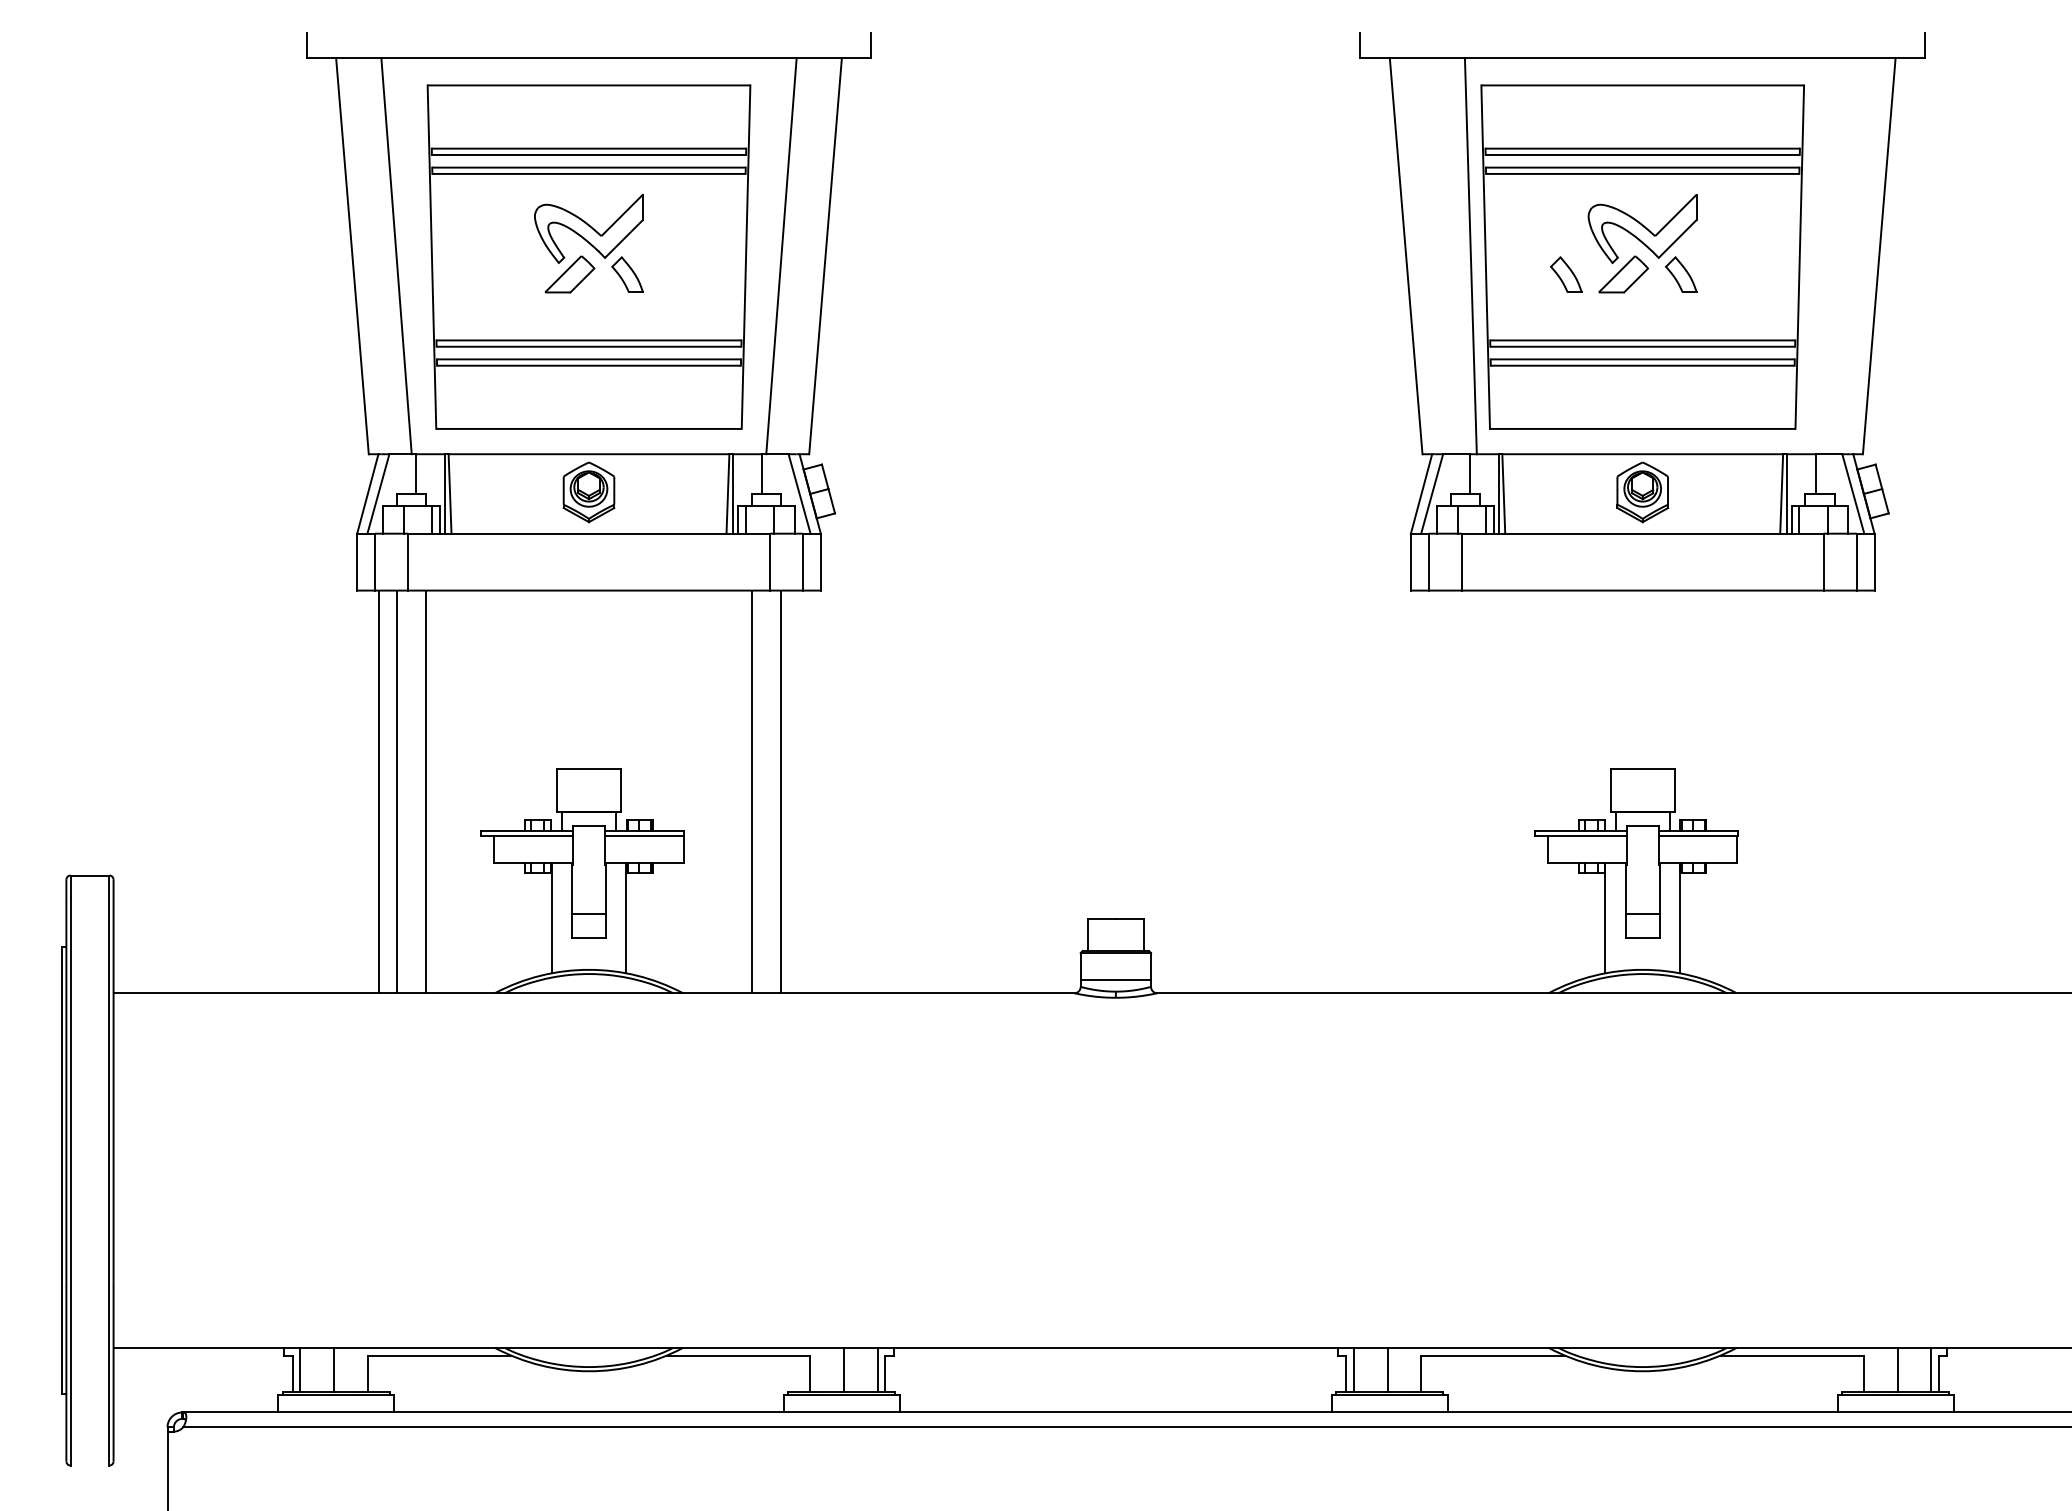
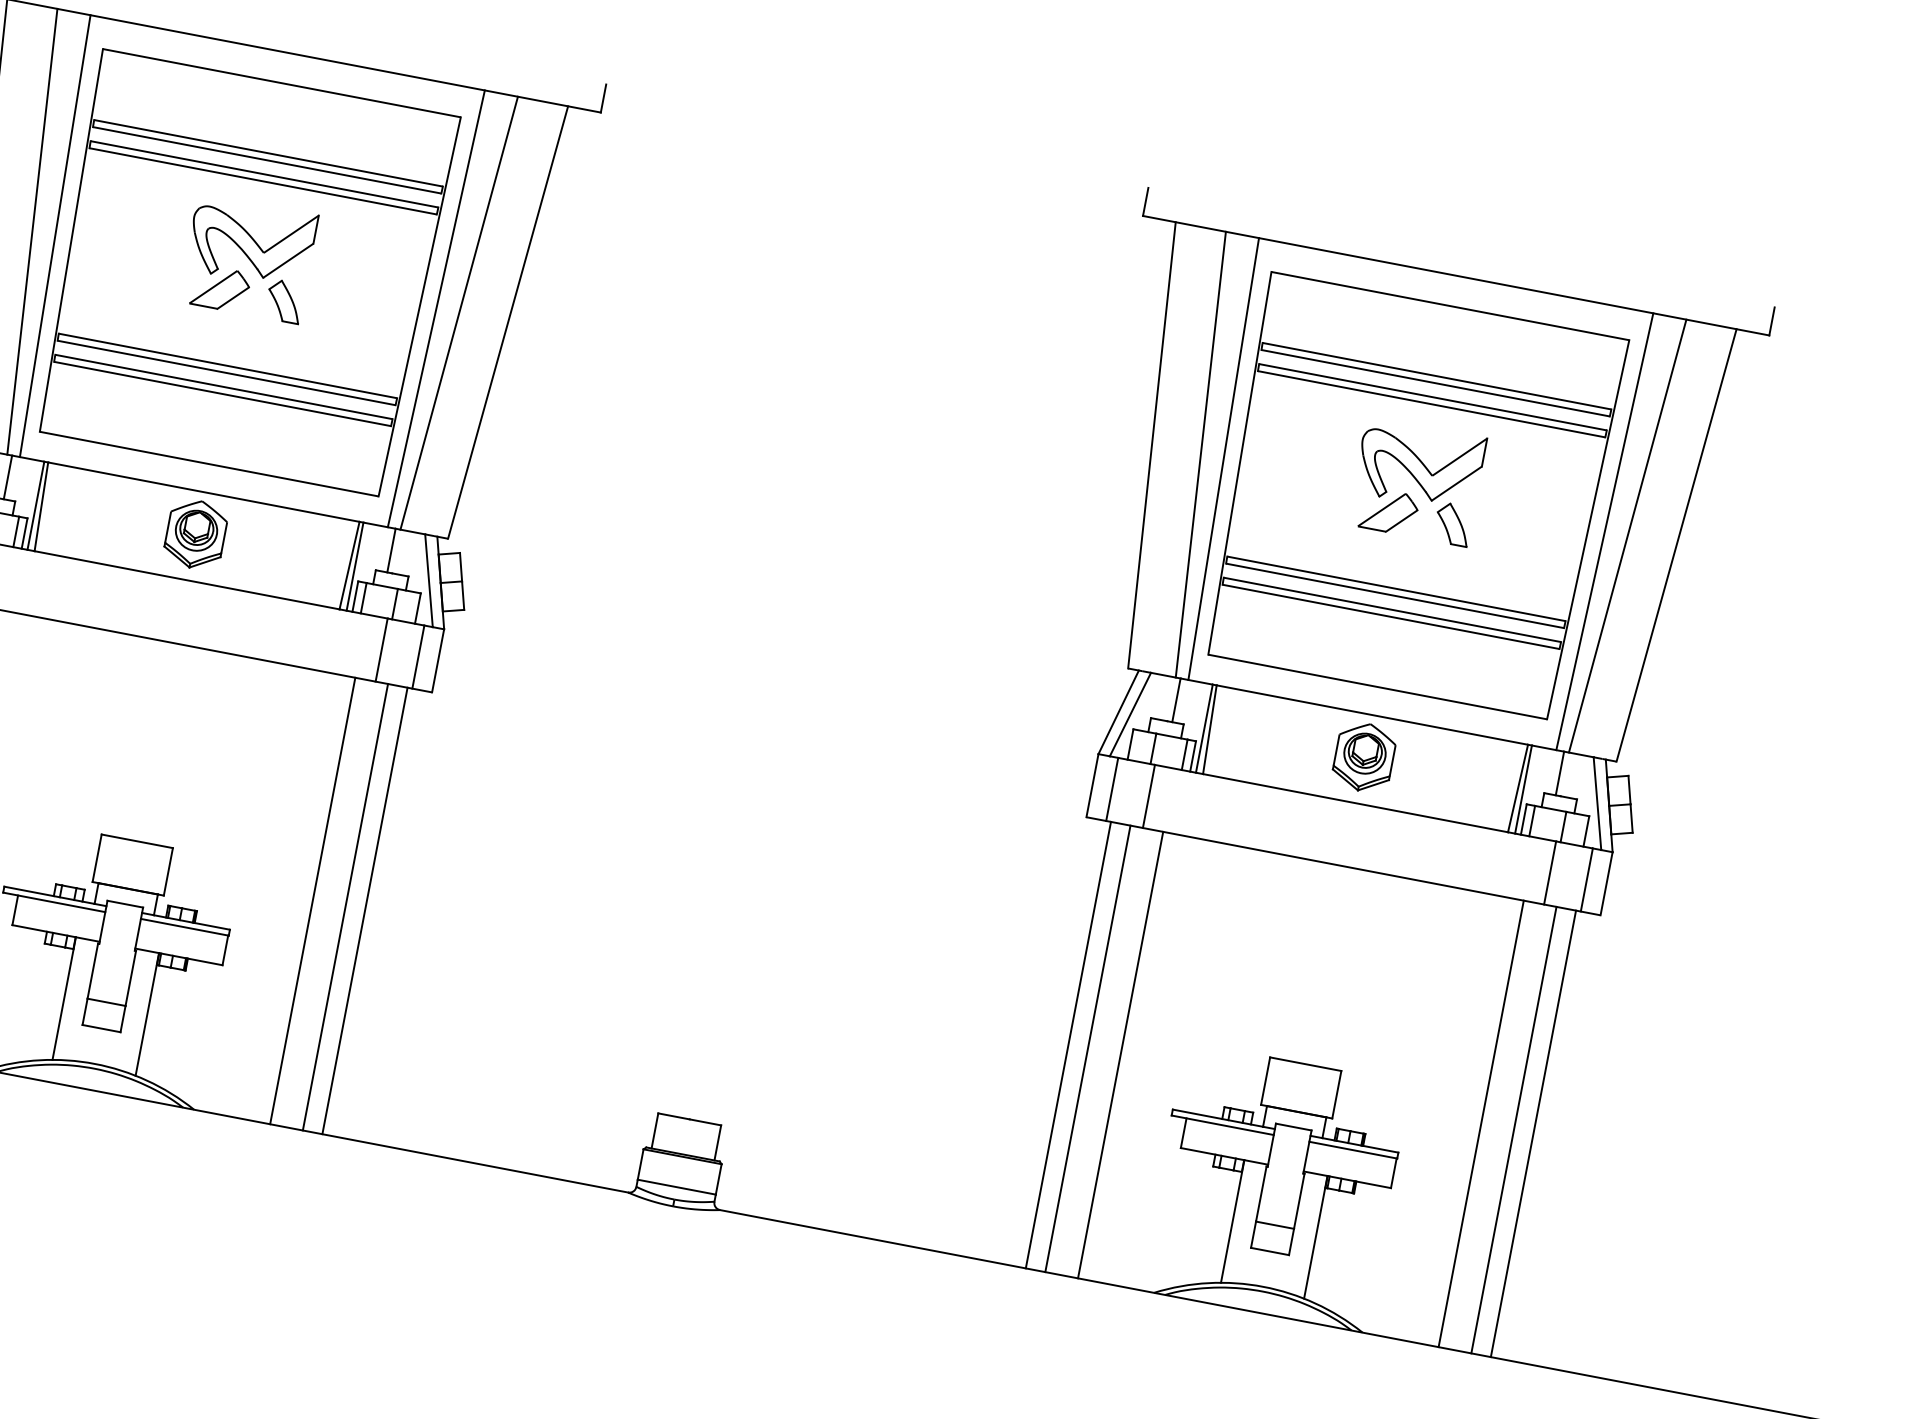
line: (417, 256) -> (55, 236), added
line: (760, 256) -> (435, 309), added
line: (1450, 256) -> (1201, 455), added
line: (1814, 256) -> (1604, 532), added
line: (1835, 256) -> (1627, 536), added
part: (1566, 274) -> (1325, 499), removed
line: (798, 791) -> (364, 910), added
line: (1433, 791) -> (1069, 1044), added
line: (1450, 791) -> (1087, 1048), added
line: (1480, 791) -> (1121, 1054), added
line: (1805, 791) -> (1481, 1123), added
line: (1834, 791) -> (1513, 1129), added
line: (1852, 791) -> (1533, 1133), added

